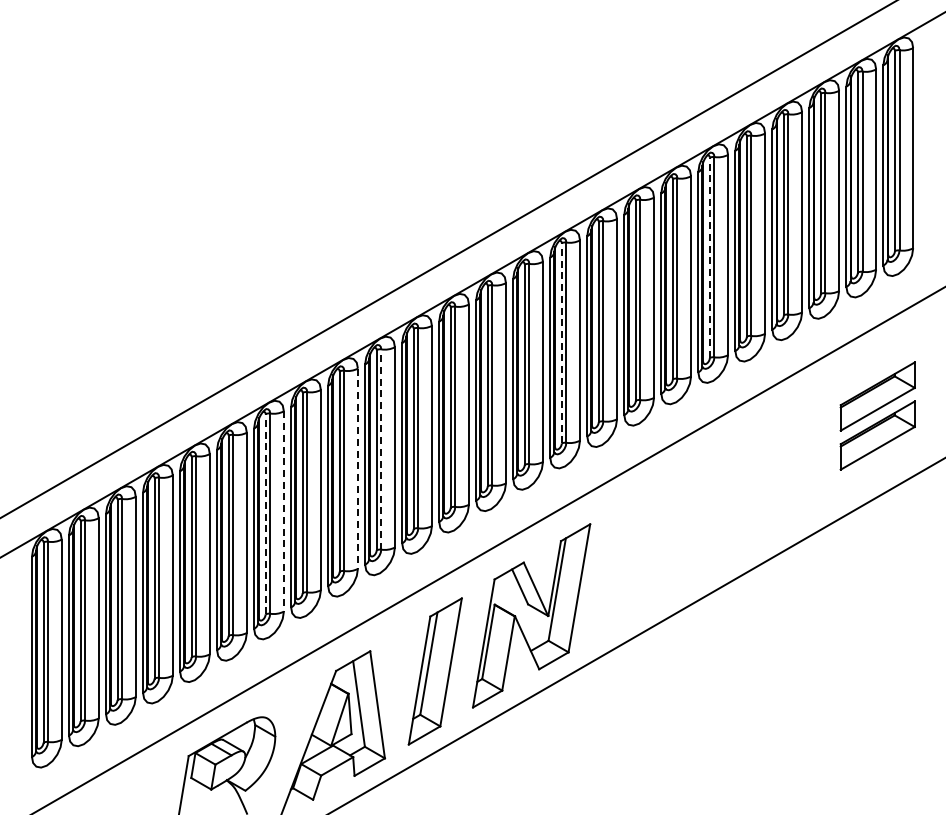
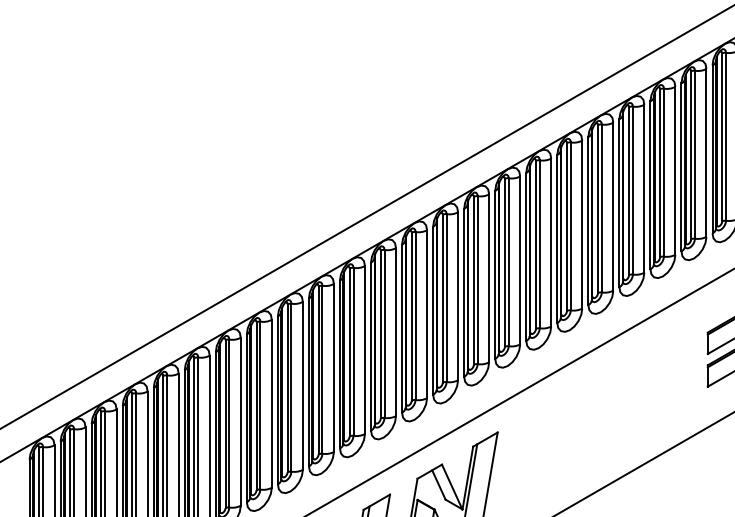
line: (709, 257) -> (597, 208), dashed -> solid
line: (561, 342) -> (473, 280), dashed -> solid
line: (381, 449) -> (322, 369), dashed -> solid
line: (357, 469) -> (302, 386), dashed -> solid
line: (283, 511) -> (240, 421), dashed -> solid
line: (265, 513) -> (225, 423), dashed -> solid

